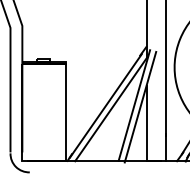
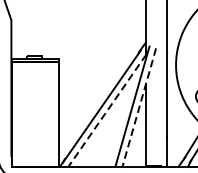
line: (140, 107) -> (139, 108), solid -> dashed
line: (110, 109) -> (106, 110), solid -> dashed

